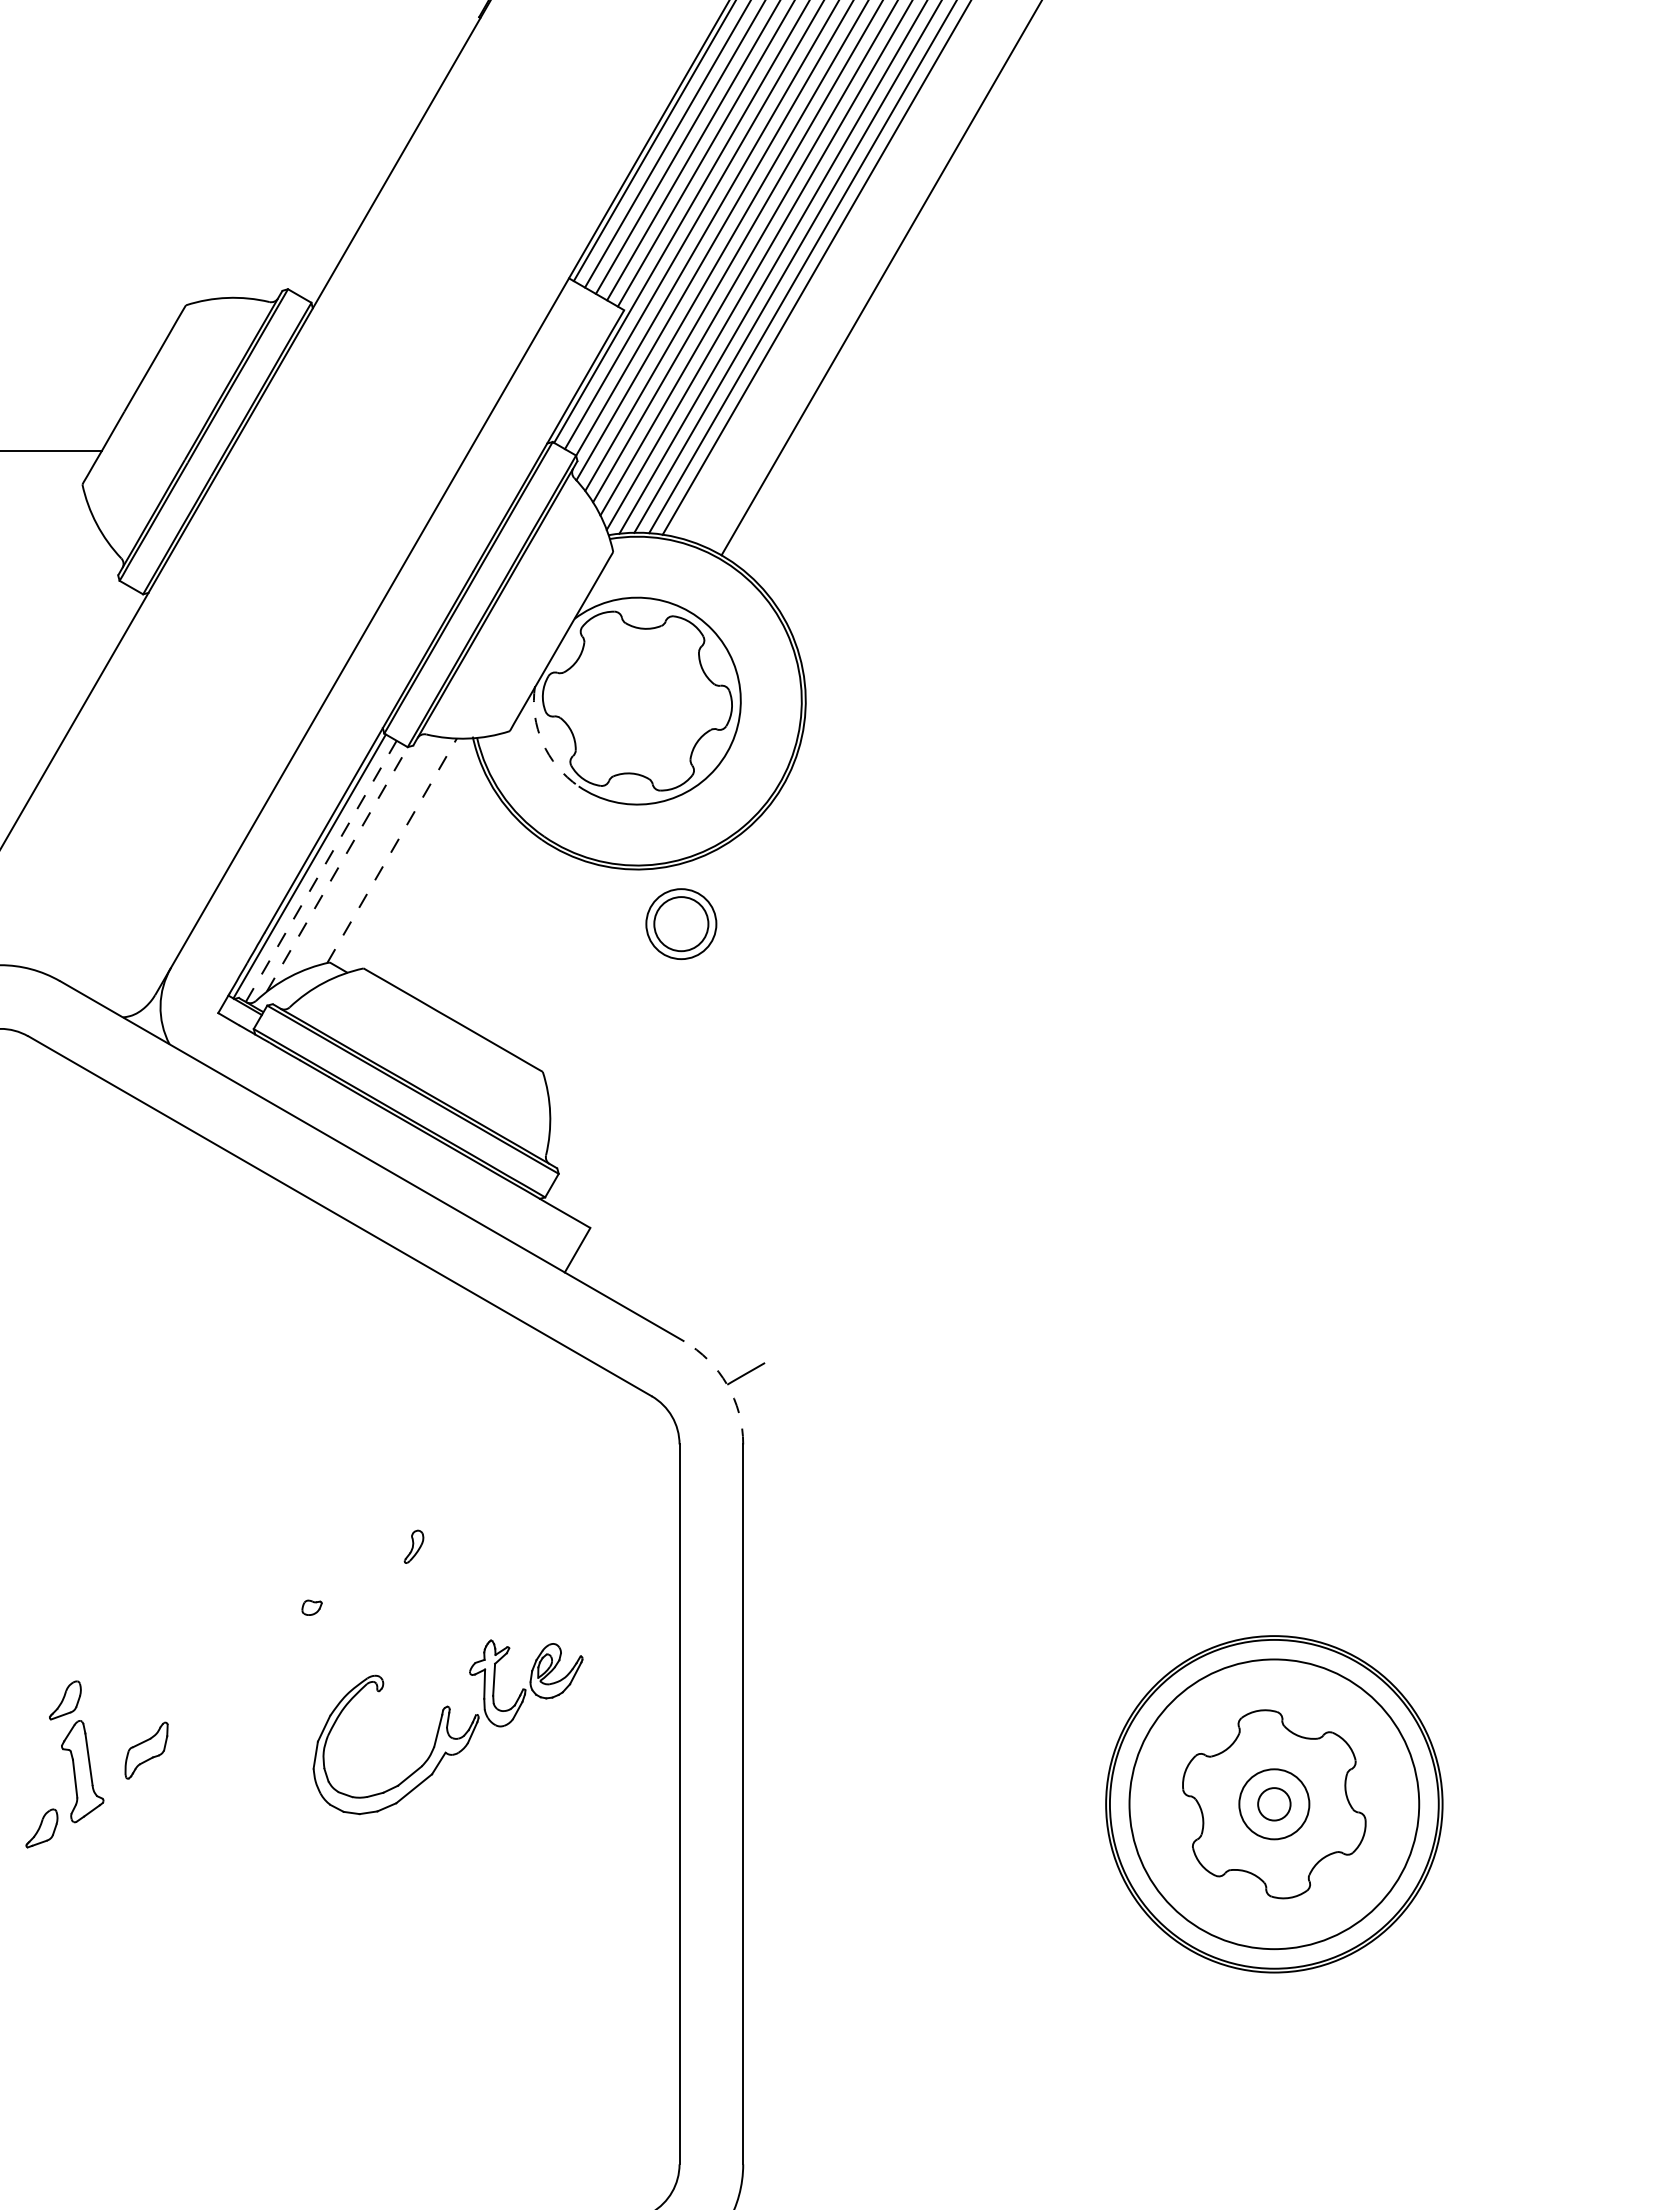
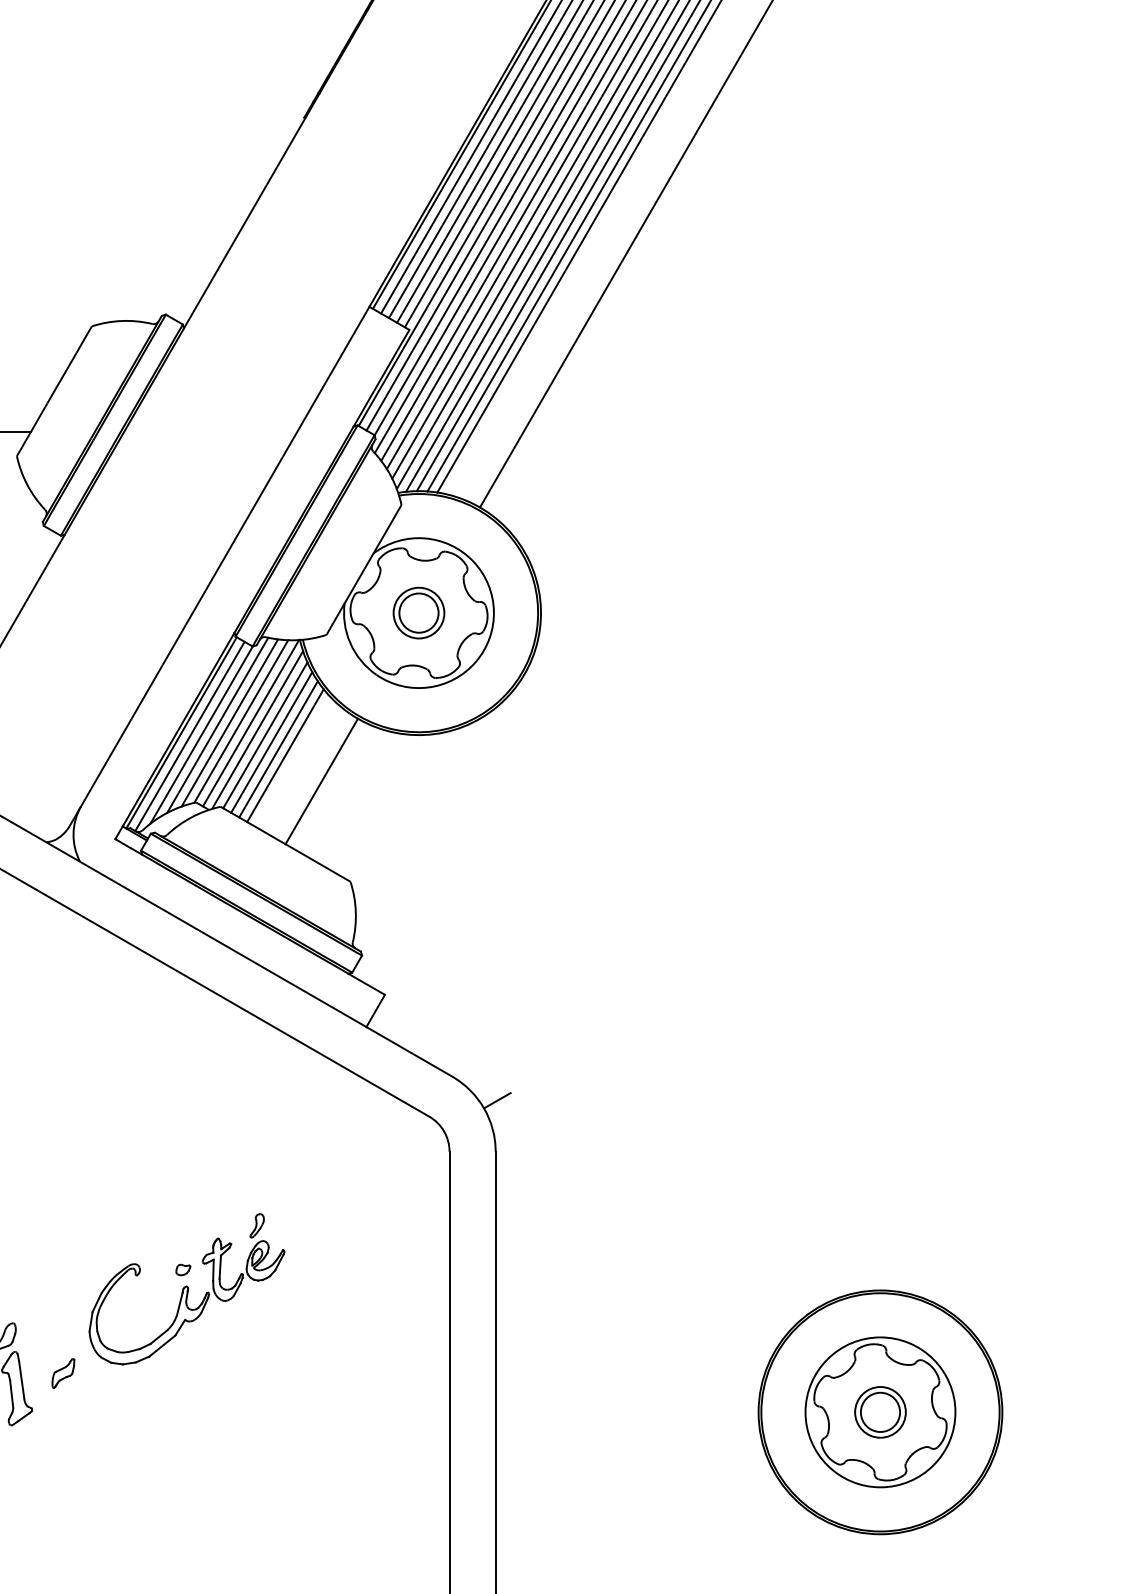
arc: (542, 742) -> (350, 643), dashed -> solid
line: (392, 850) -> (241, 721), dashed -> solid
line: (375, 852) -> (229, 722), added
line: (405, 852) -> (251, 722), added
line: (359, 855) -> (217, 724), added
line: (414, 862) -> (257, 730), added
line: (337, 868) -> (201, 734), dashed -> solid
line: (425, 869) -> (265, 735), added
line: (321, 871) -> (190, 736), dashed -> solid
line: (434, 879) -> (272, 742), added
line: (443, 889) -> (278, 749), added
line: (452, 897) -> (285, 755), added
part: (681, 923) -> (419, 612), moved
line: (503, 933) -> (322, 781), added
arc: (727, 1384) -> (484, 1108), dashed -> solid
part: (447, 1727) -> (186, 1301), moved
part: (146, 1750) -> (63, 1373), size x0.71
circle: (1273, 1803) -> (879, 1411), size x0.71
circle: (1274, 1804) -> (880, 1412), size x1.67

